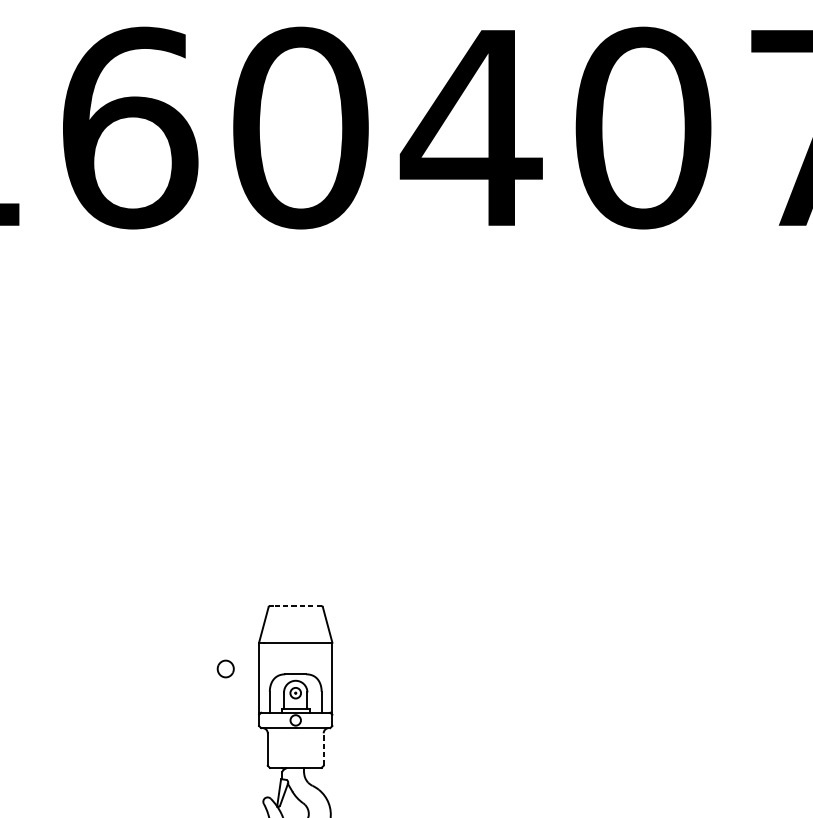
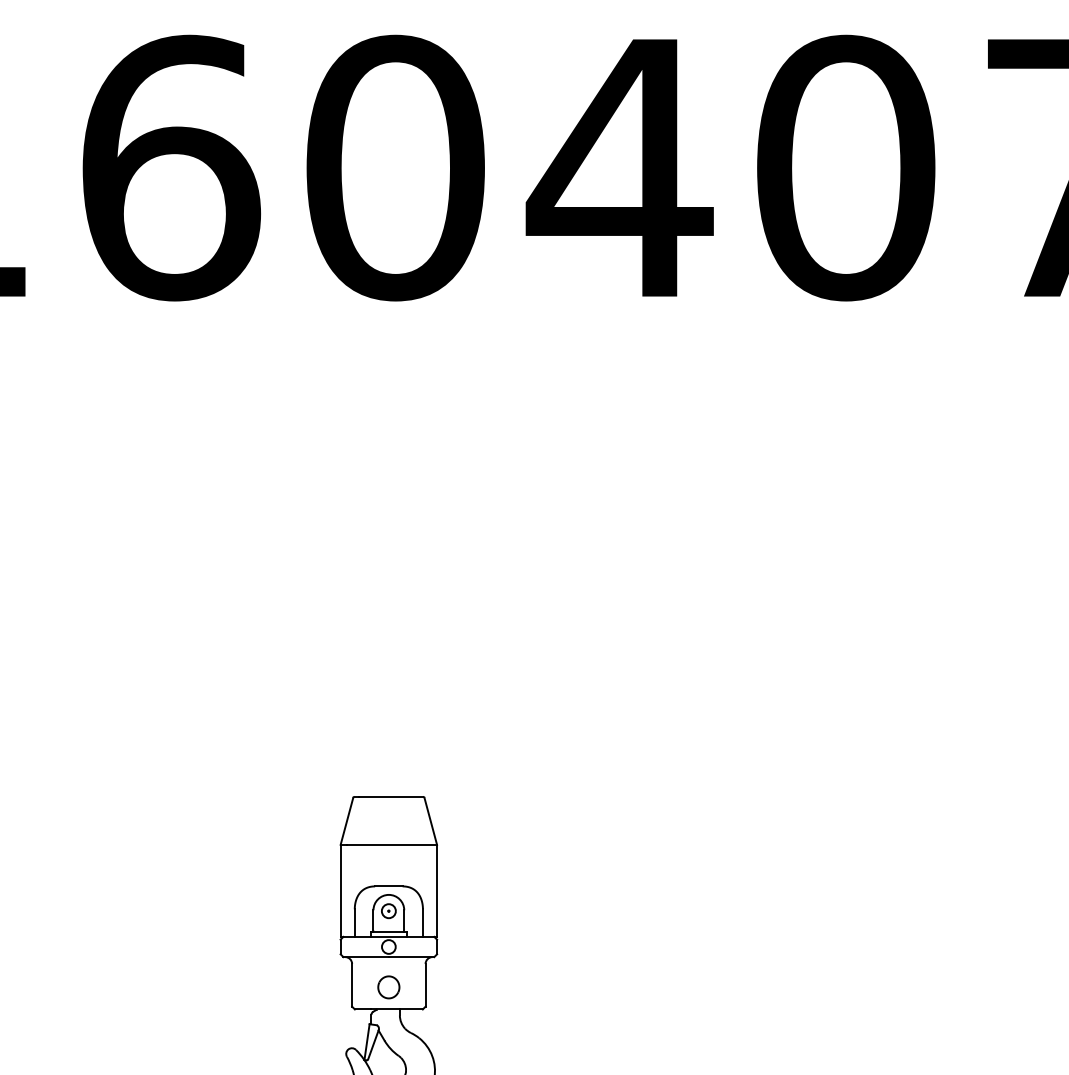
line: (296, 605) -> (390, 796), dashed -> solid
part: (225, 669) -> (388, 987), moved
line: (323, 748) -> (425, 984), dashed -> solid

